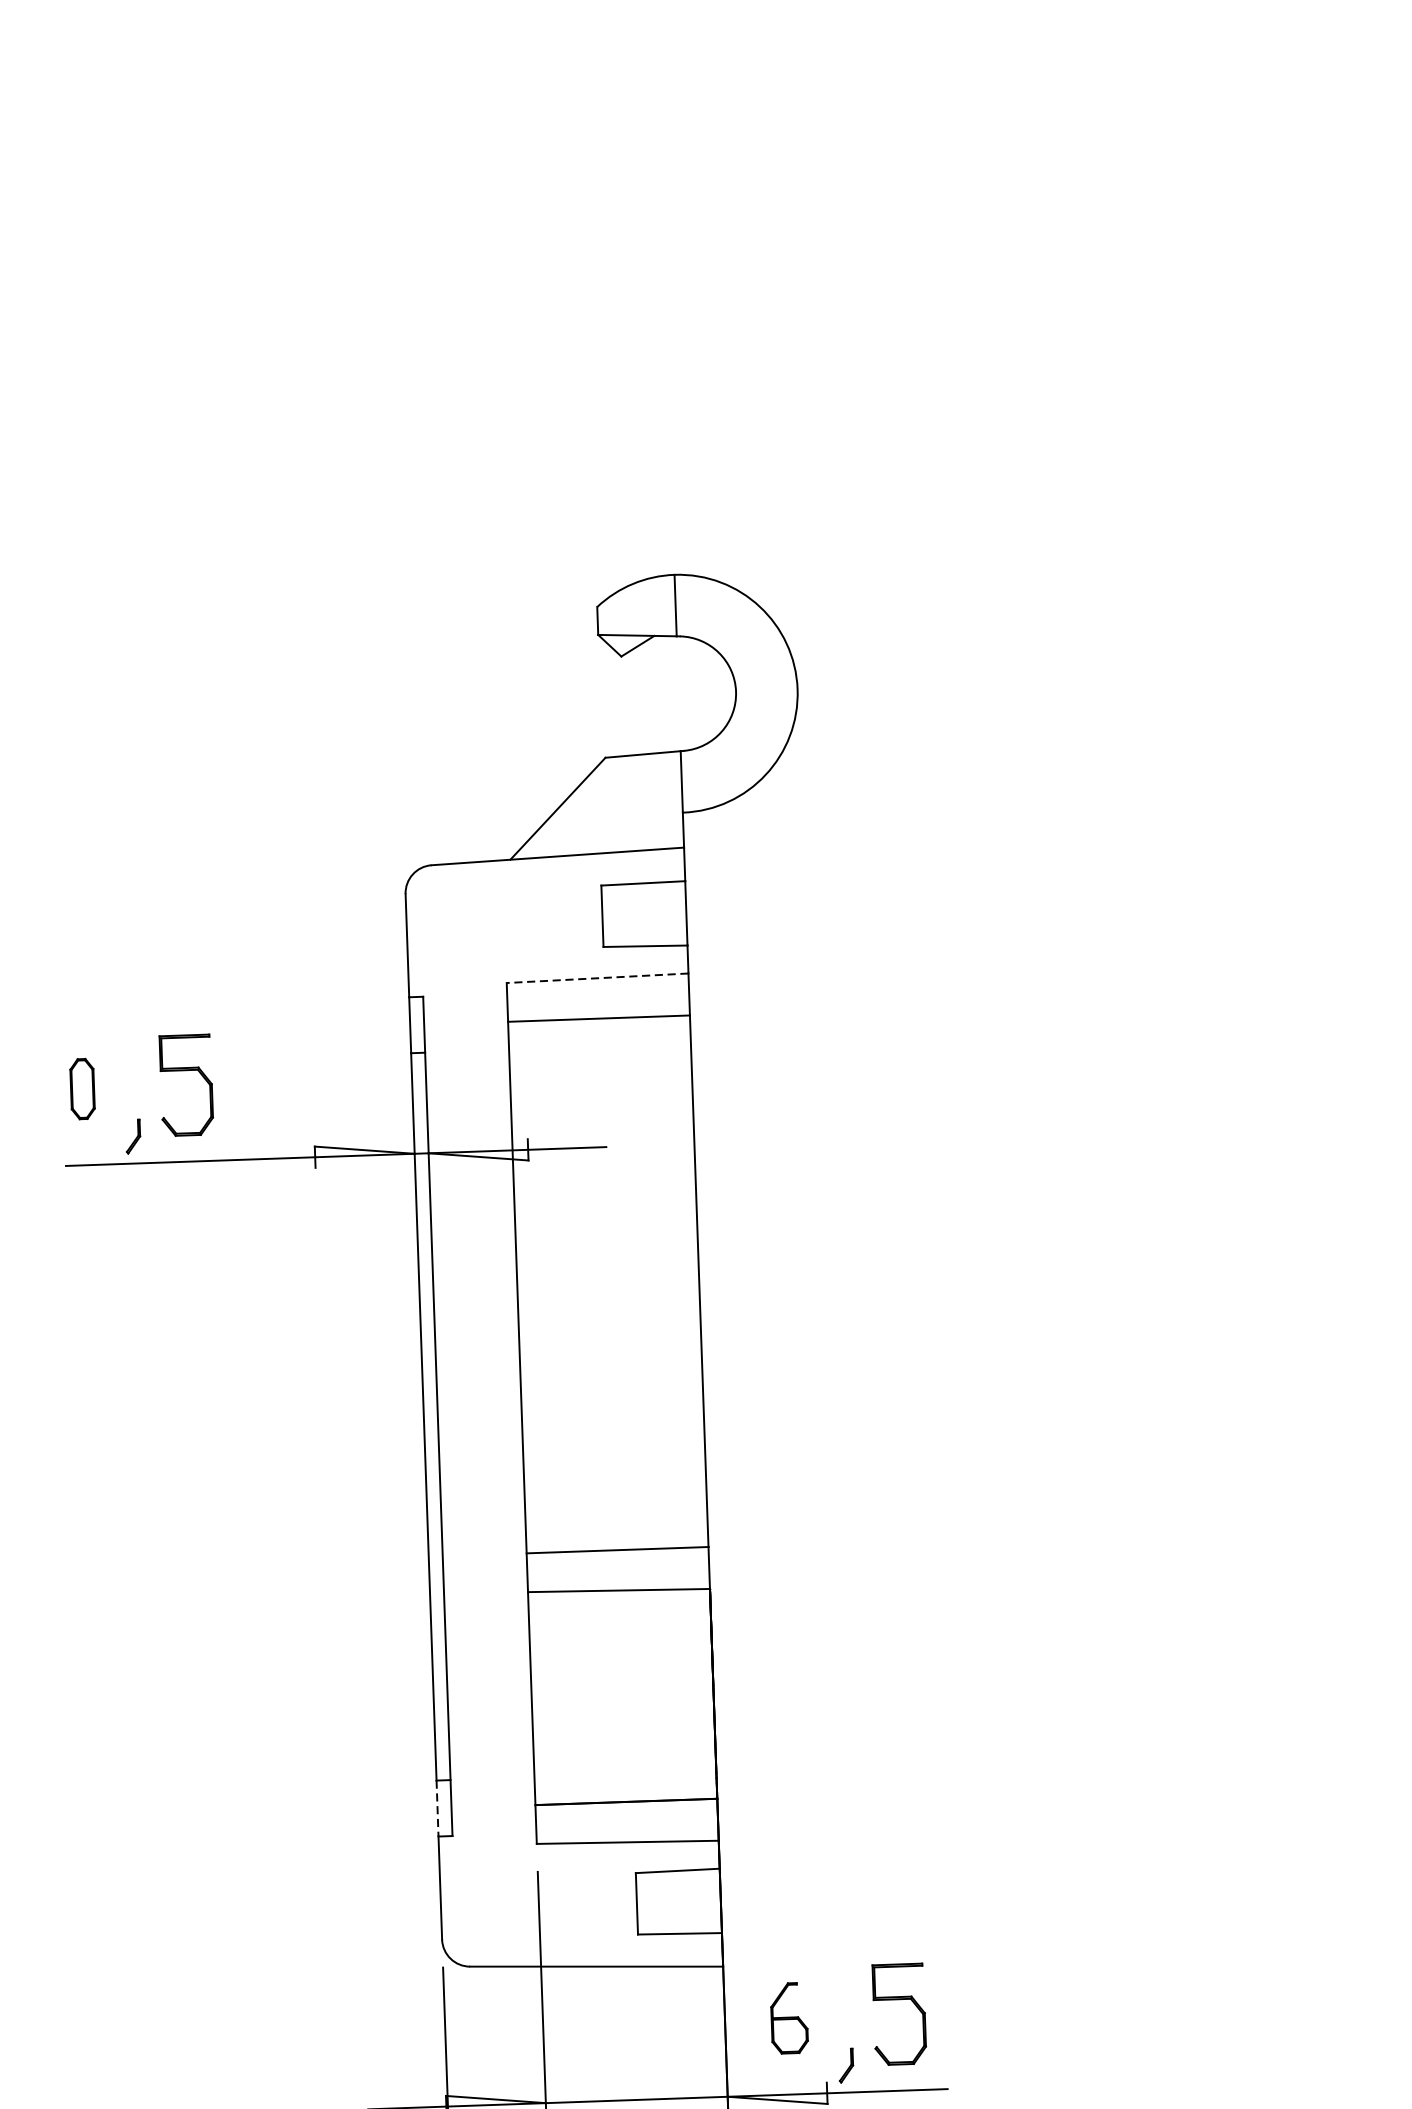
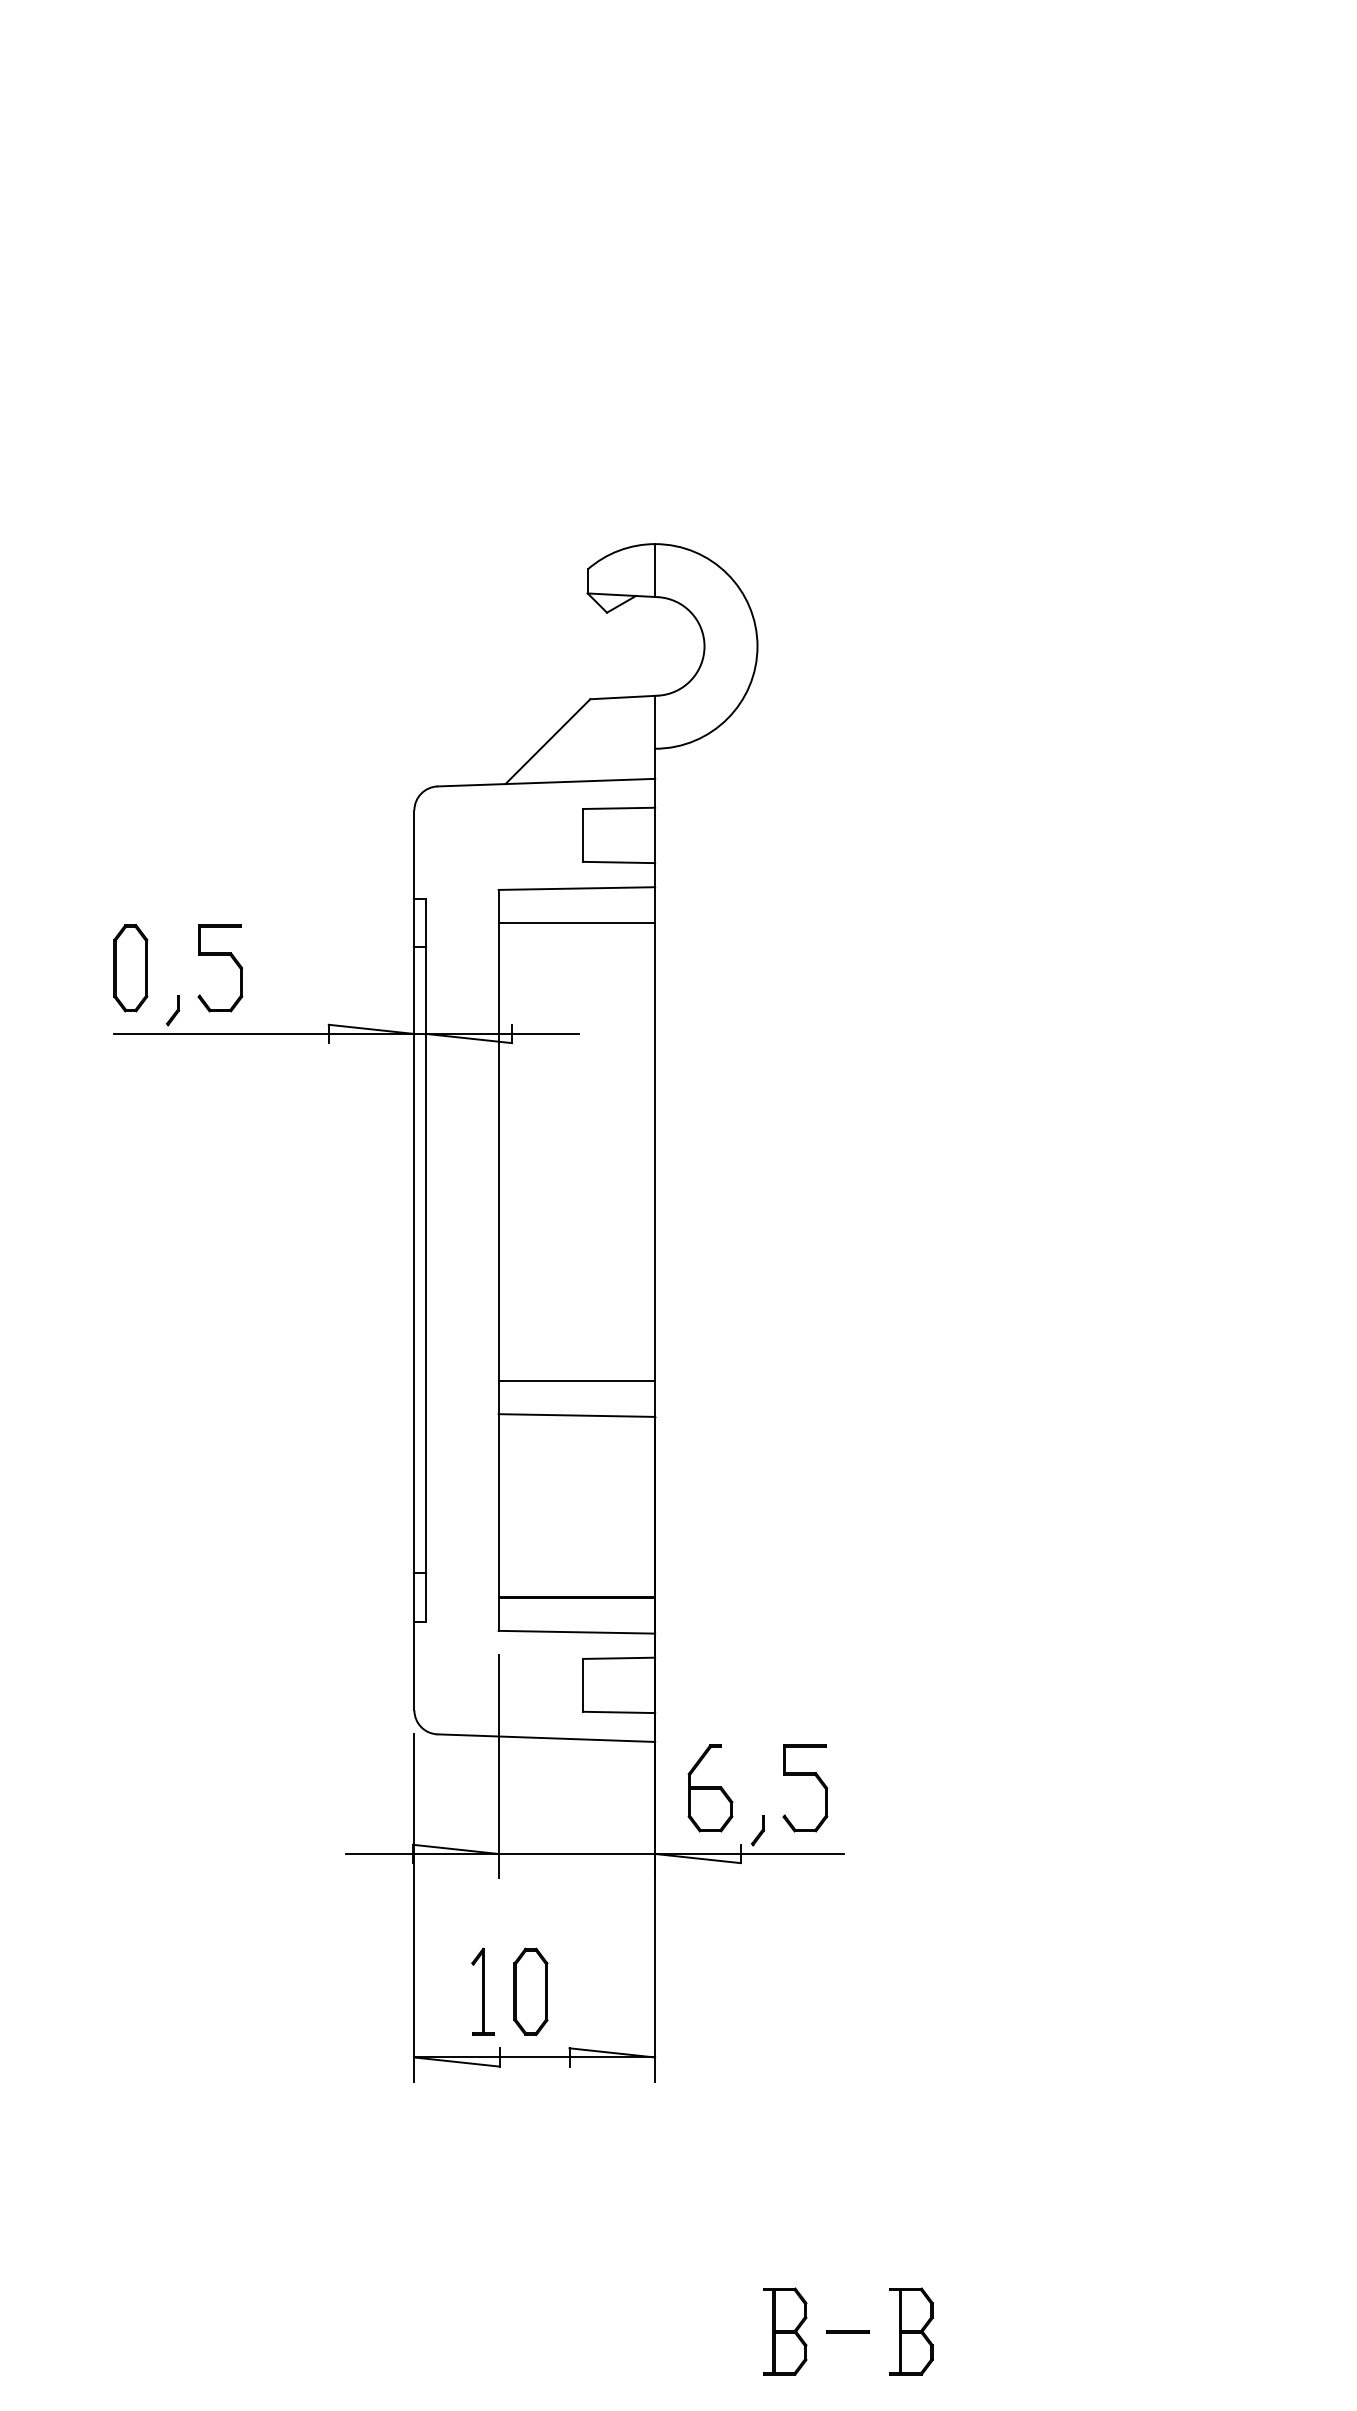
line: (597, 978) -> (576, 888), dashed -> solid
part: (82, 1089) -> (130, 968), size x1.67
line: (437, 1808) -> (414, 1597), dashed -> solid
part: (789, 2018) -> (710, 1788), size x1.43

